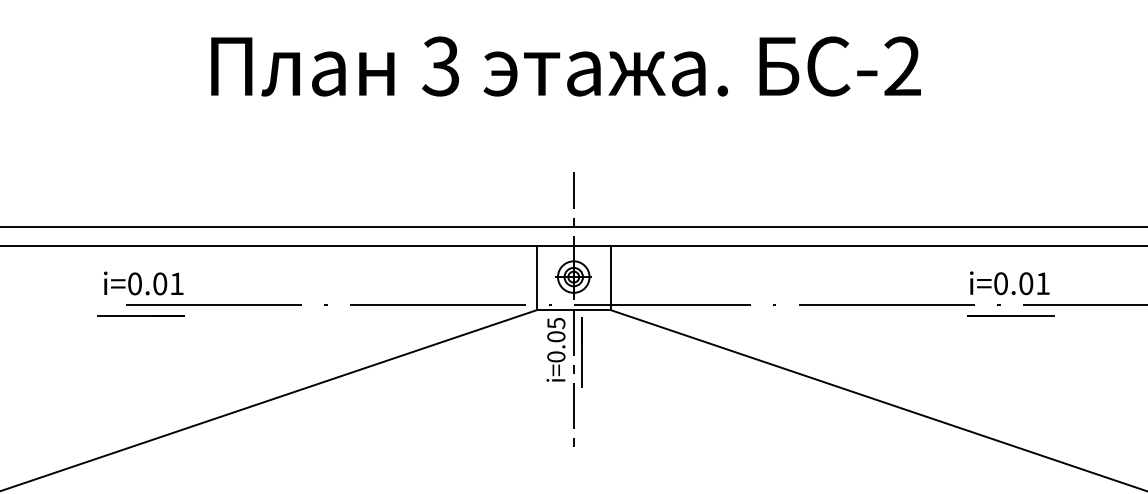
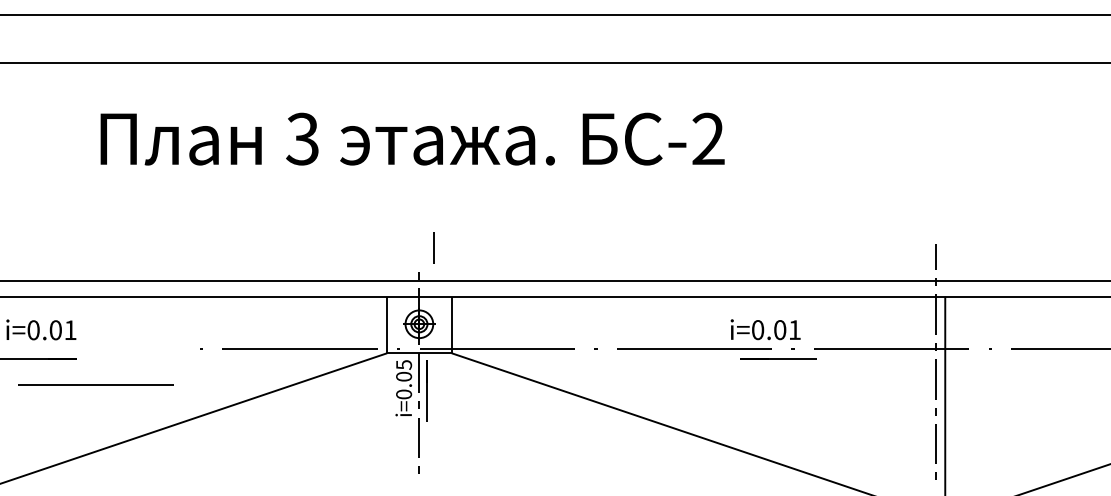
line: (572, 189) -> (433, 247), moved
text: (1009, 283) -> (765, 329), moved
line: (213, 304) -> (95, 384), moved
line: (1010, 316) -> (778, 358), moved

